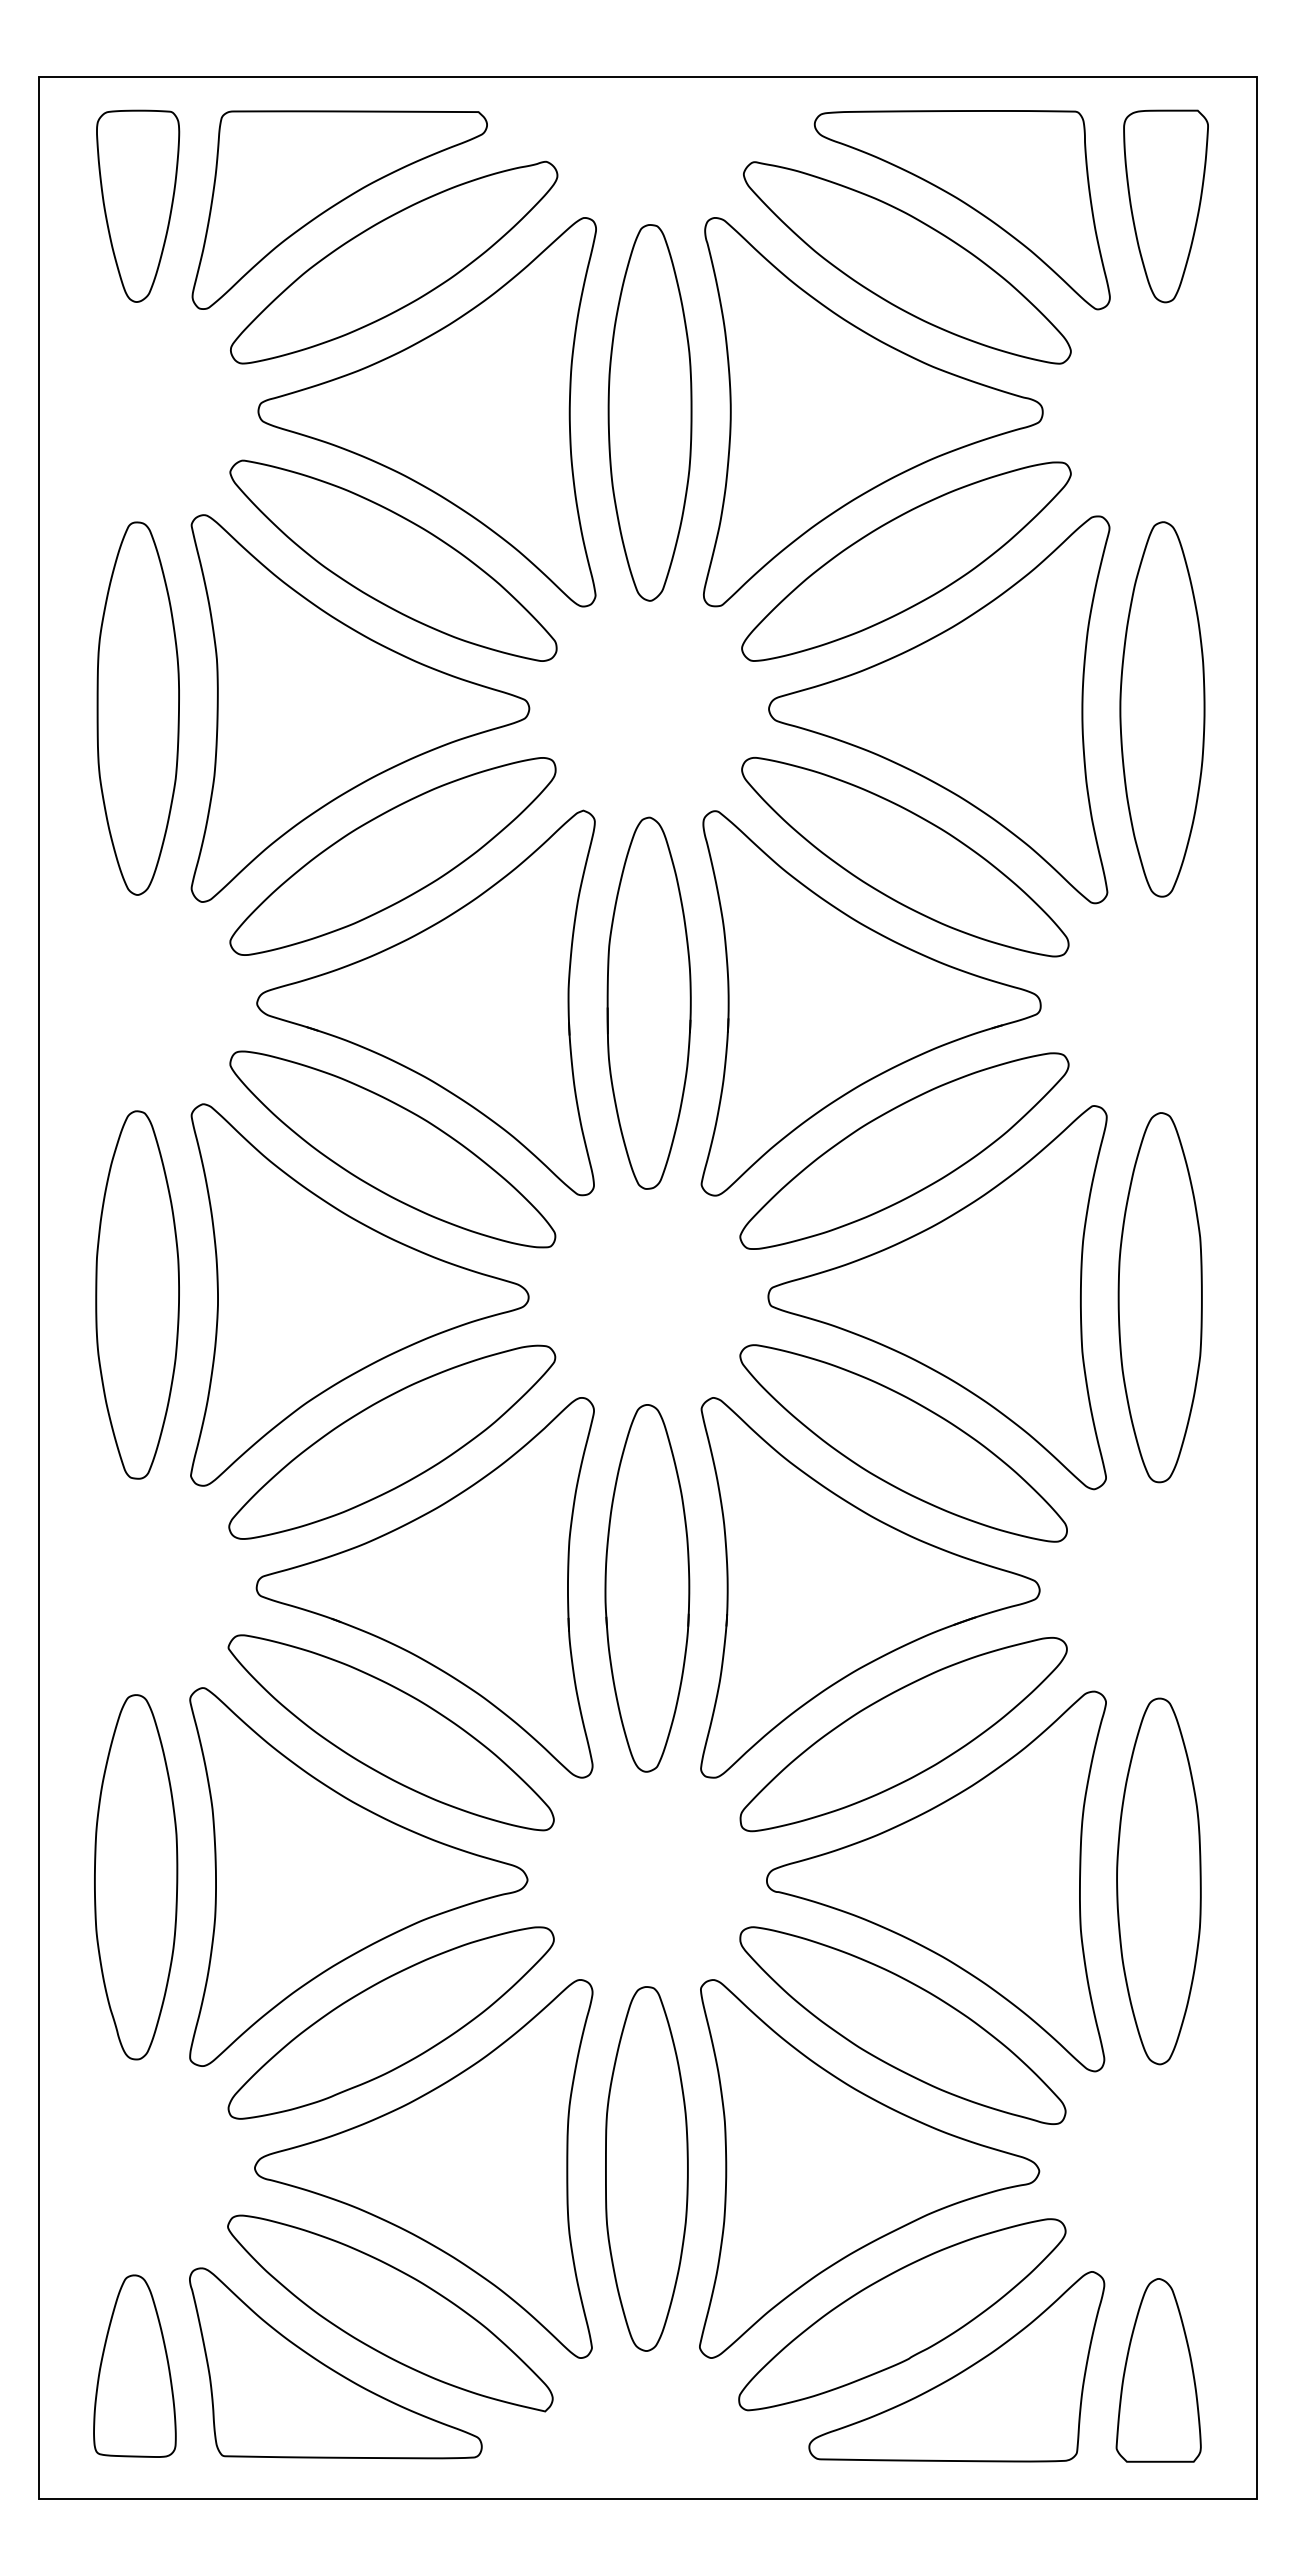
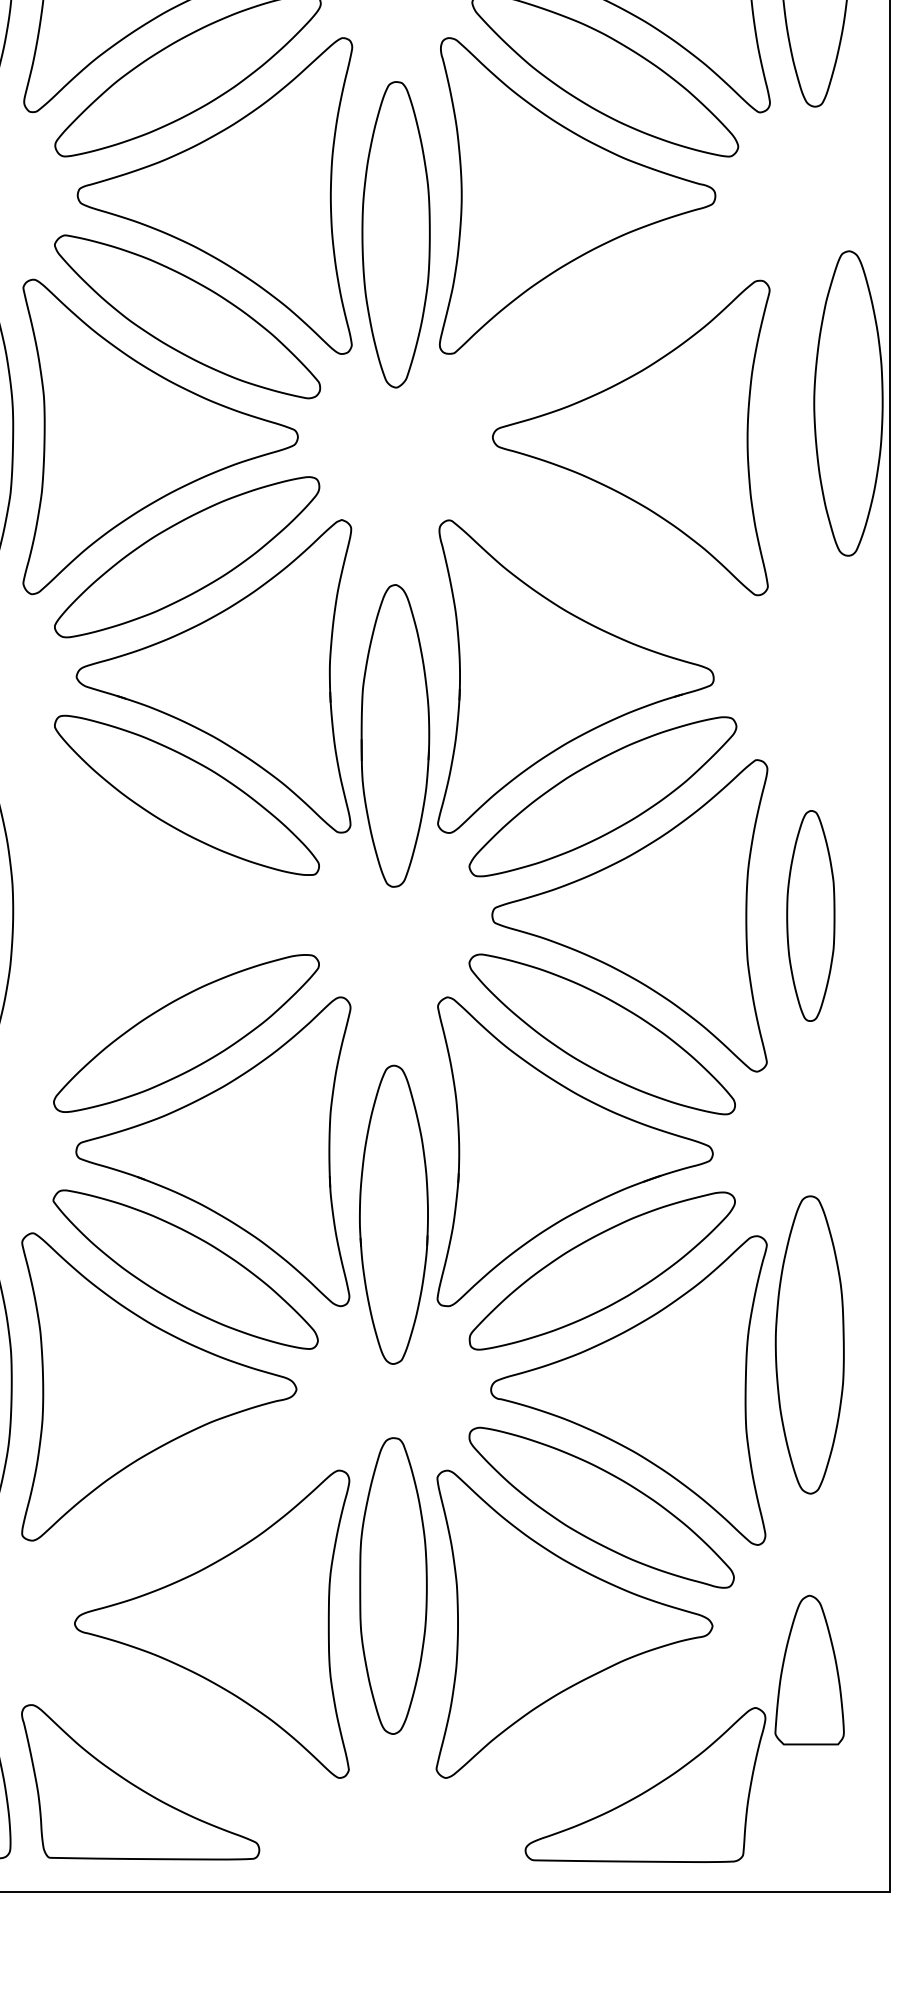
part: (649, 412) -> (395, 234), moved
part: (906, 561) -> (604, 317), removed
part: (1162, 709) -> (848, 403), moved
part: (905, 857) -> (603, 558), removed
part: (648, 1002) -> (394, 735), moved
part: (359, 1294) -> (159, 913), removed
part: (1159, 1297) -> (810, 915), size x0.7
part: (647, 1588) -> (394, 1214), moved
part: (1158, 1881) -> (809, 1345), moved
part: (390, 2022) -> (185, 1505), removed
part: (646, 2168) -> (393, 1585), moved
part: (390, 2313) -> (185, 1741), removed
part: (902, 2314) -> (601, 1742), removed
part: (1158, 2370) -> (809, 1670), moved

